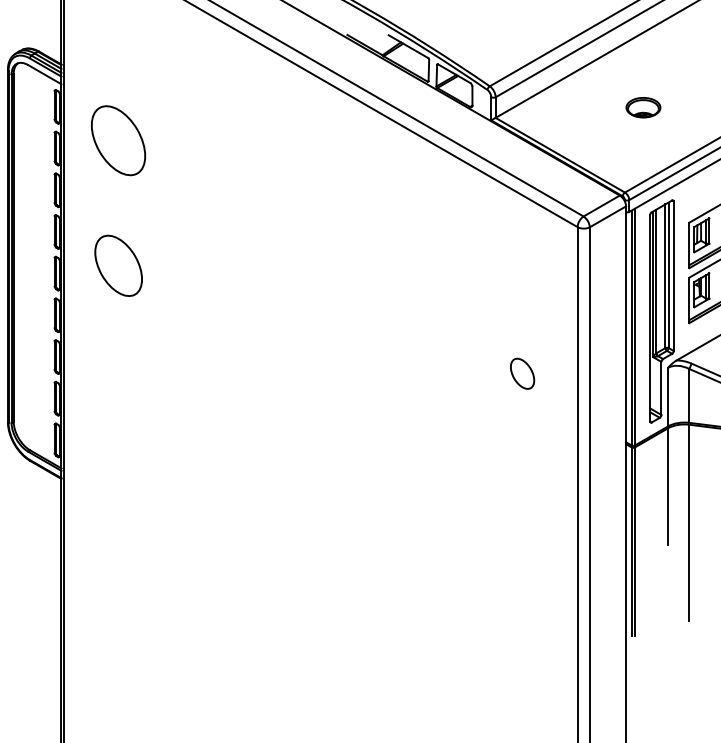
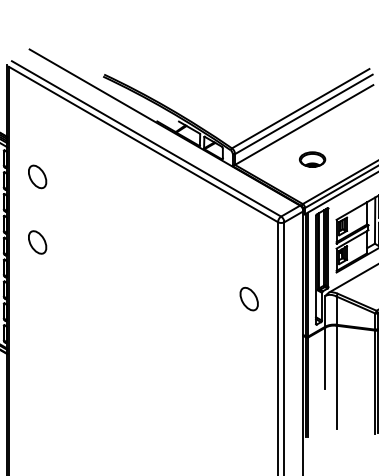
part: (643, 107) -> (312, 159), size x1.43
part: (118, 139) -> (37, 176), size x0.62
part: (118, 265) -> (37, 242), size x0.71
part: (521, 372) -> (248, 298), size x1.43

